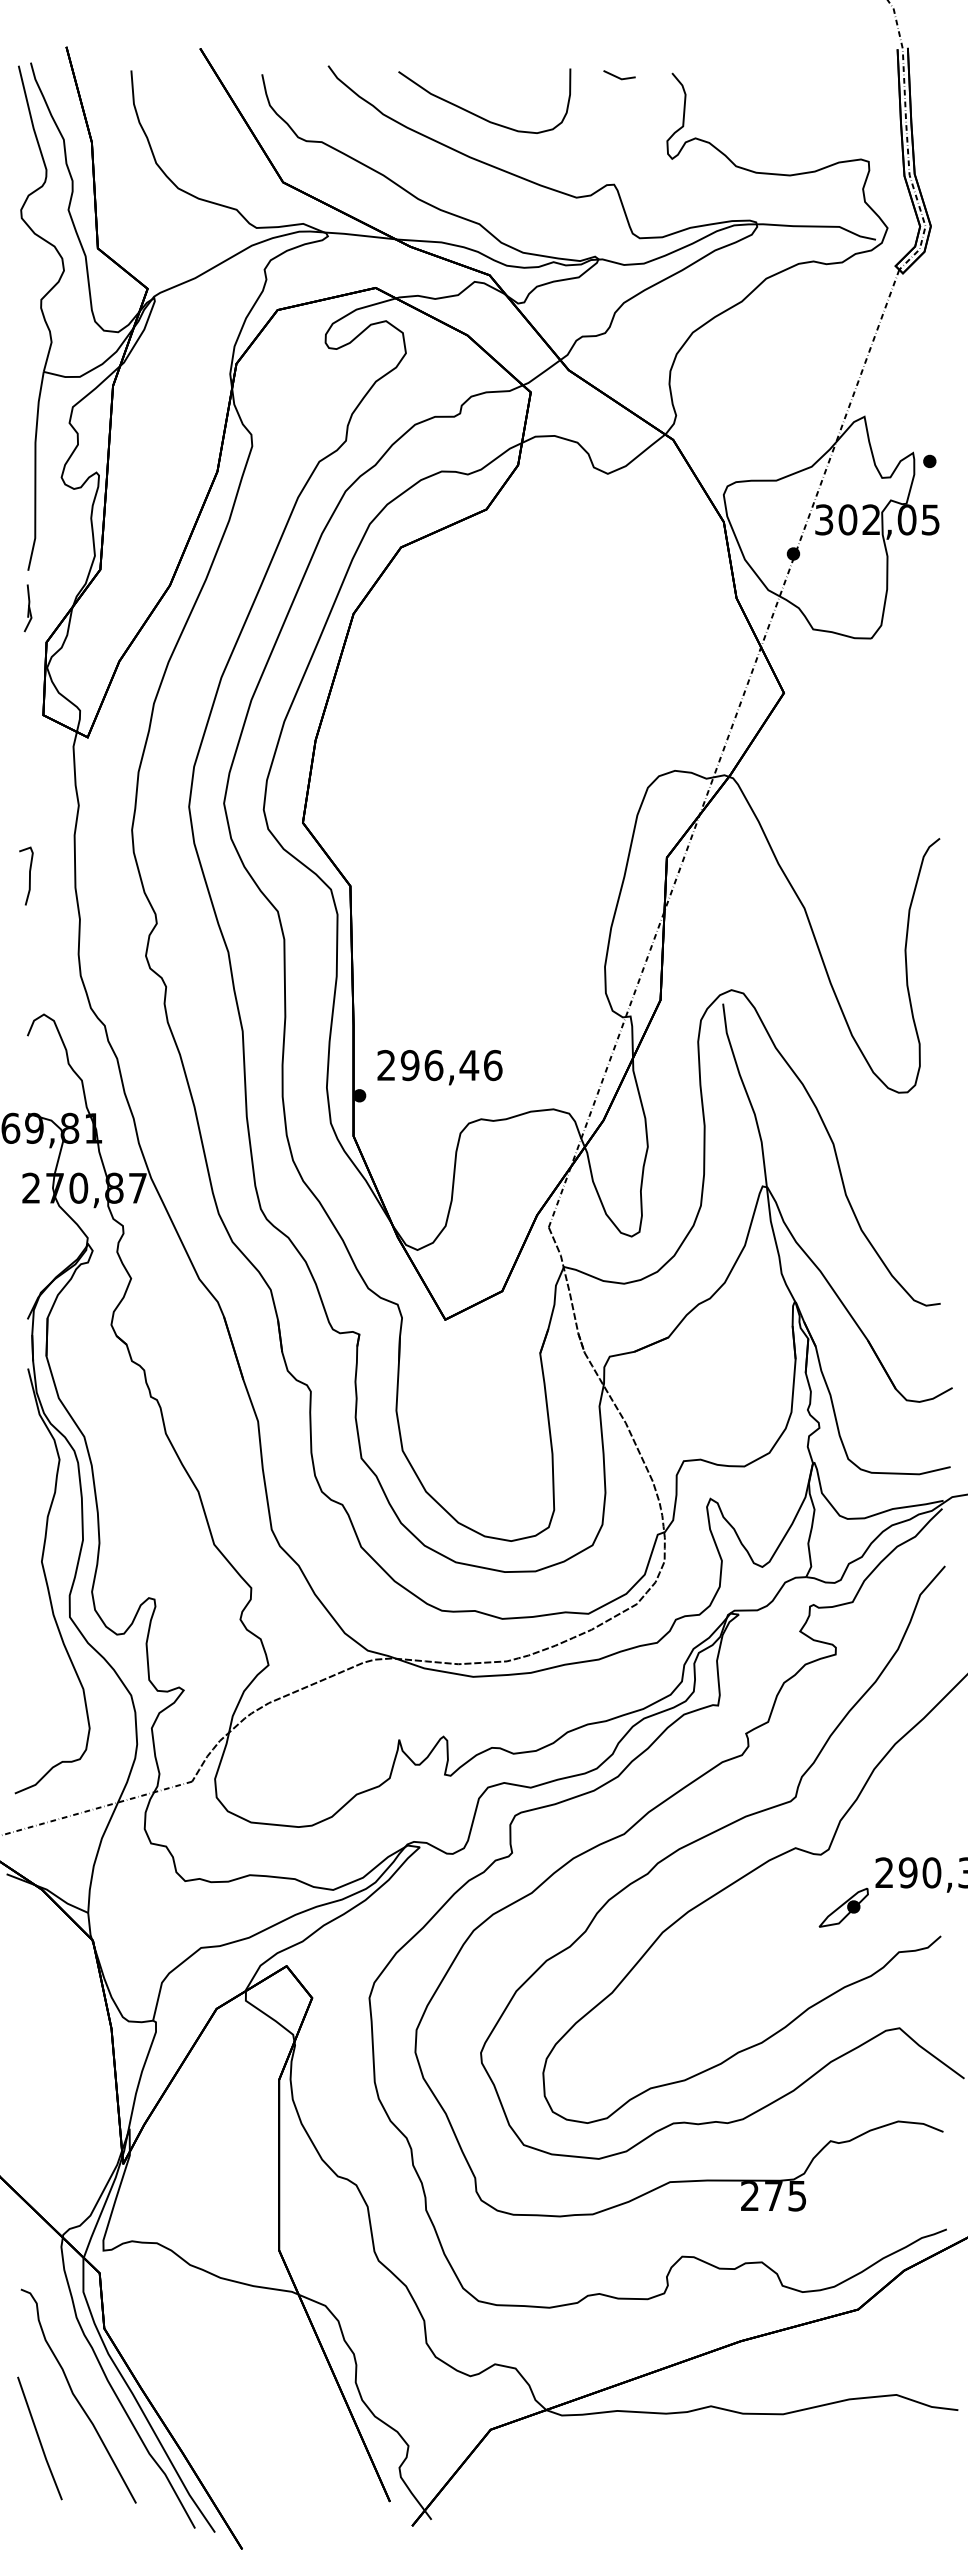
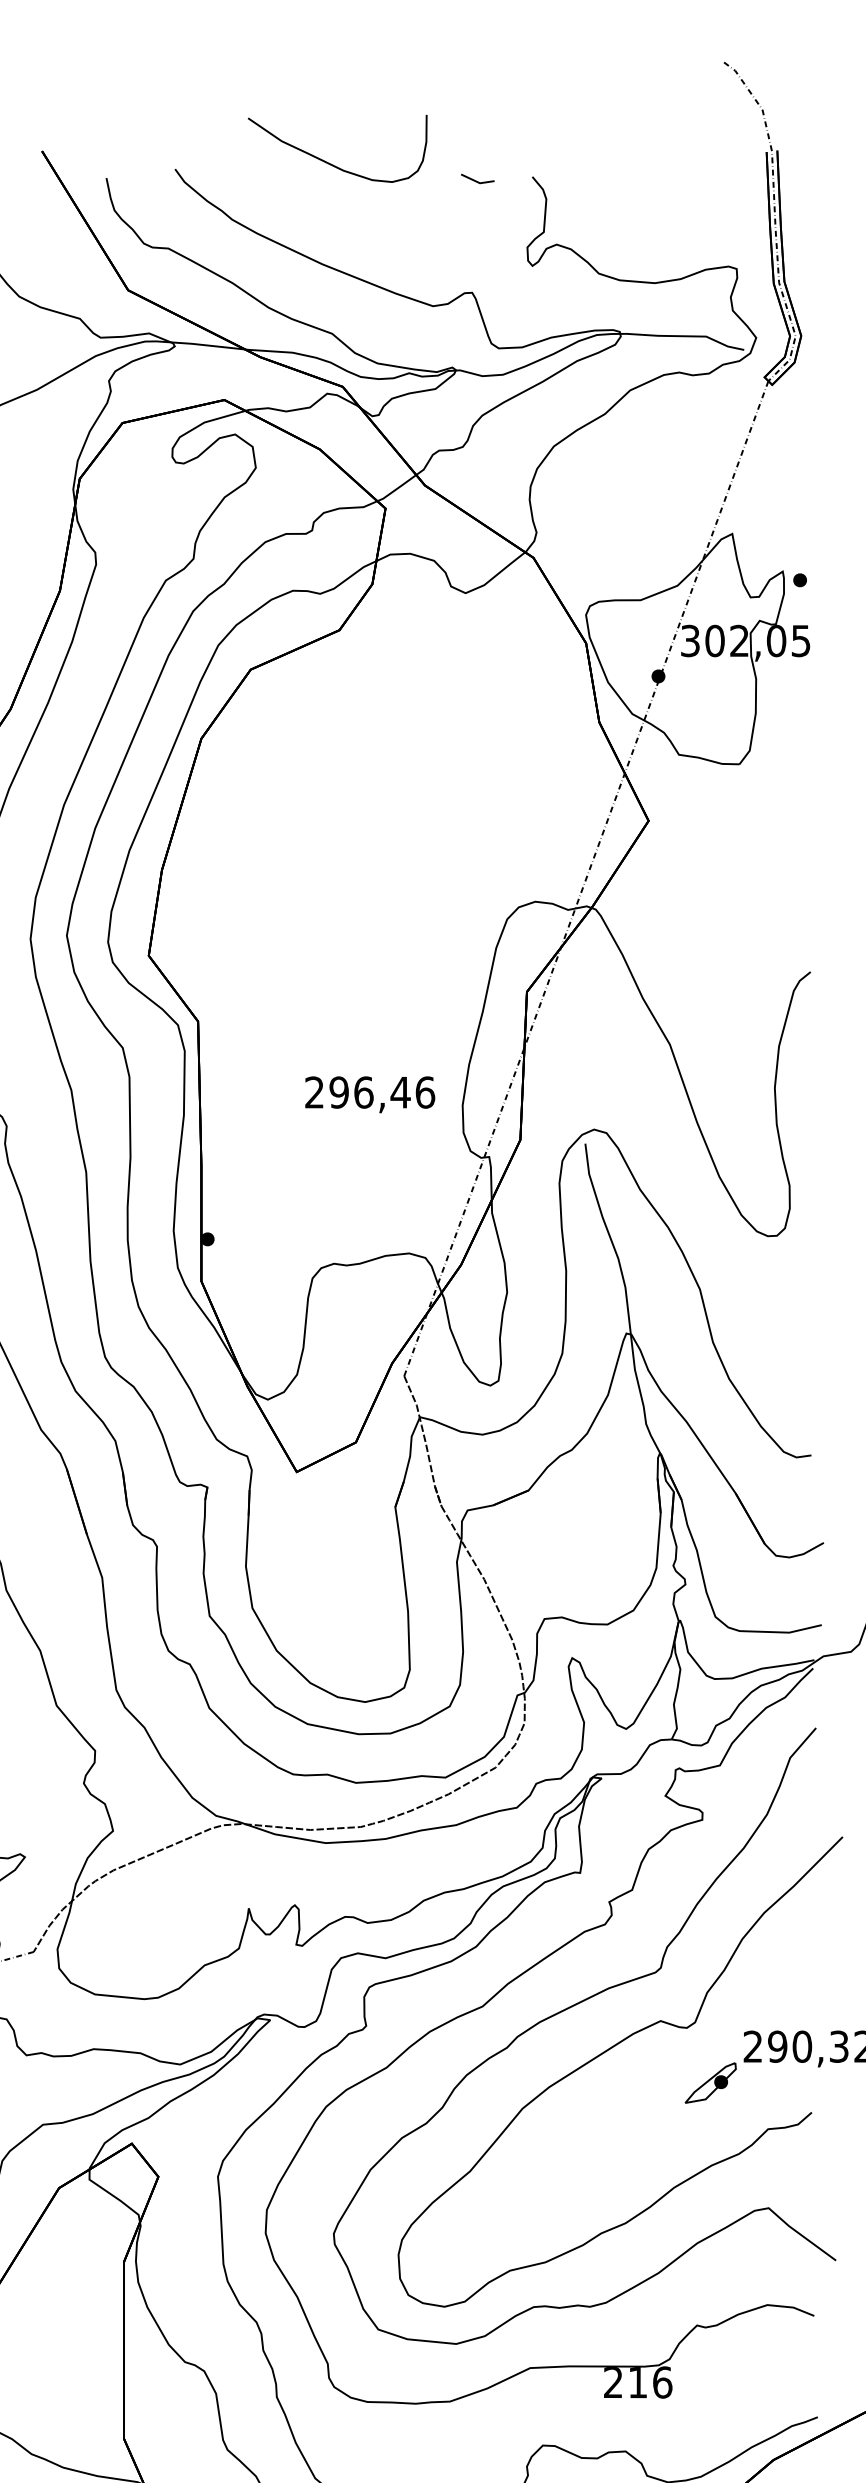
curve: (476, 114) -> (329, 162), moved
text: (439, 1067) -> (369, 1094), moved
text: (785, 2195) -> (650, 2381), 275 -> 216

